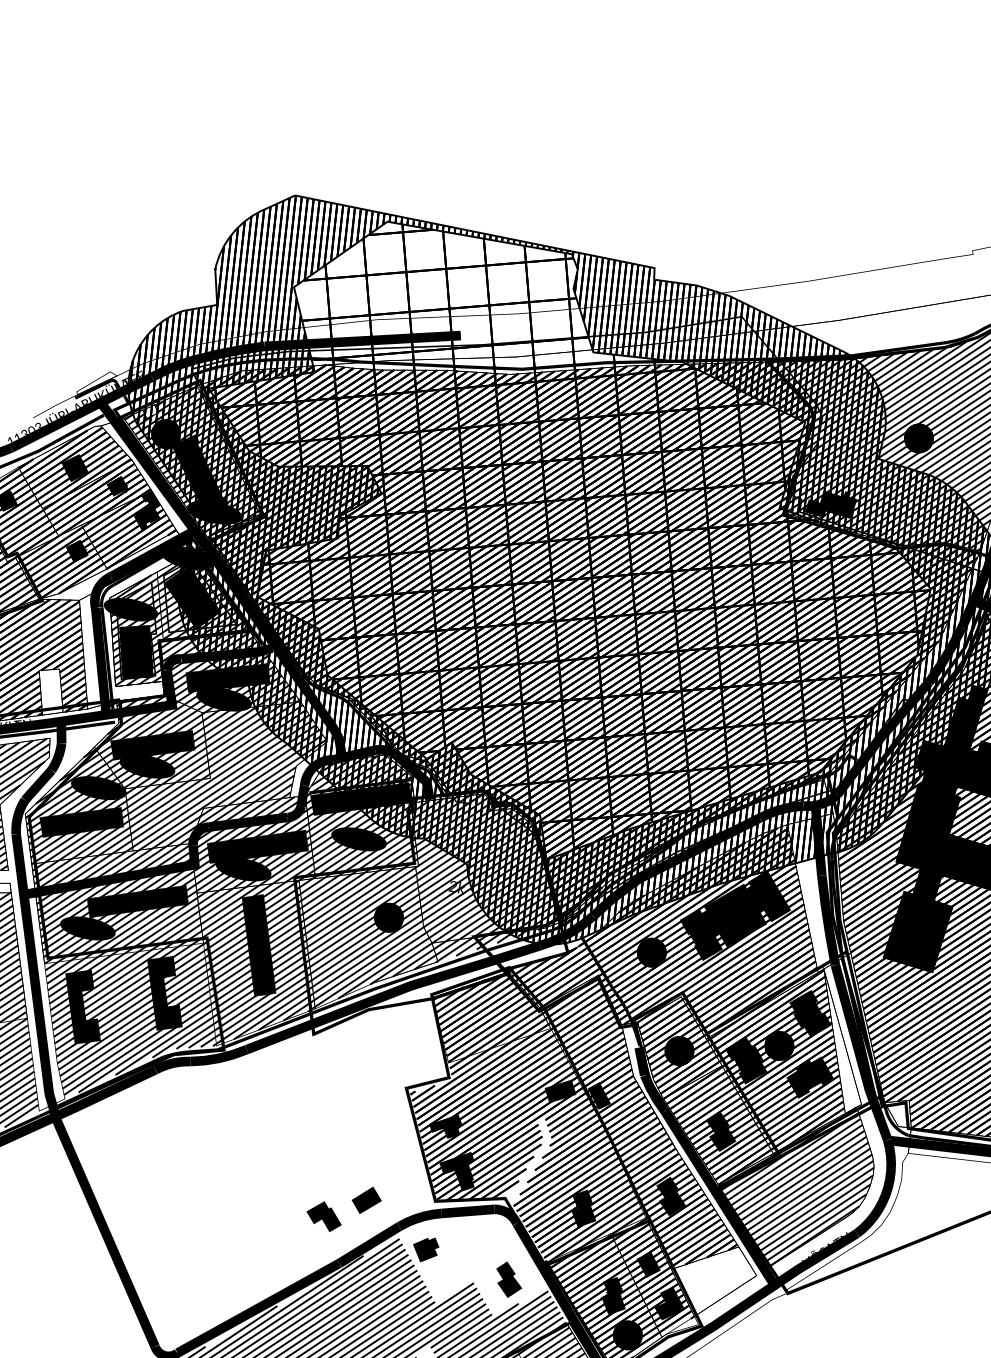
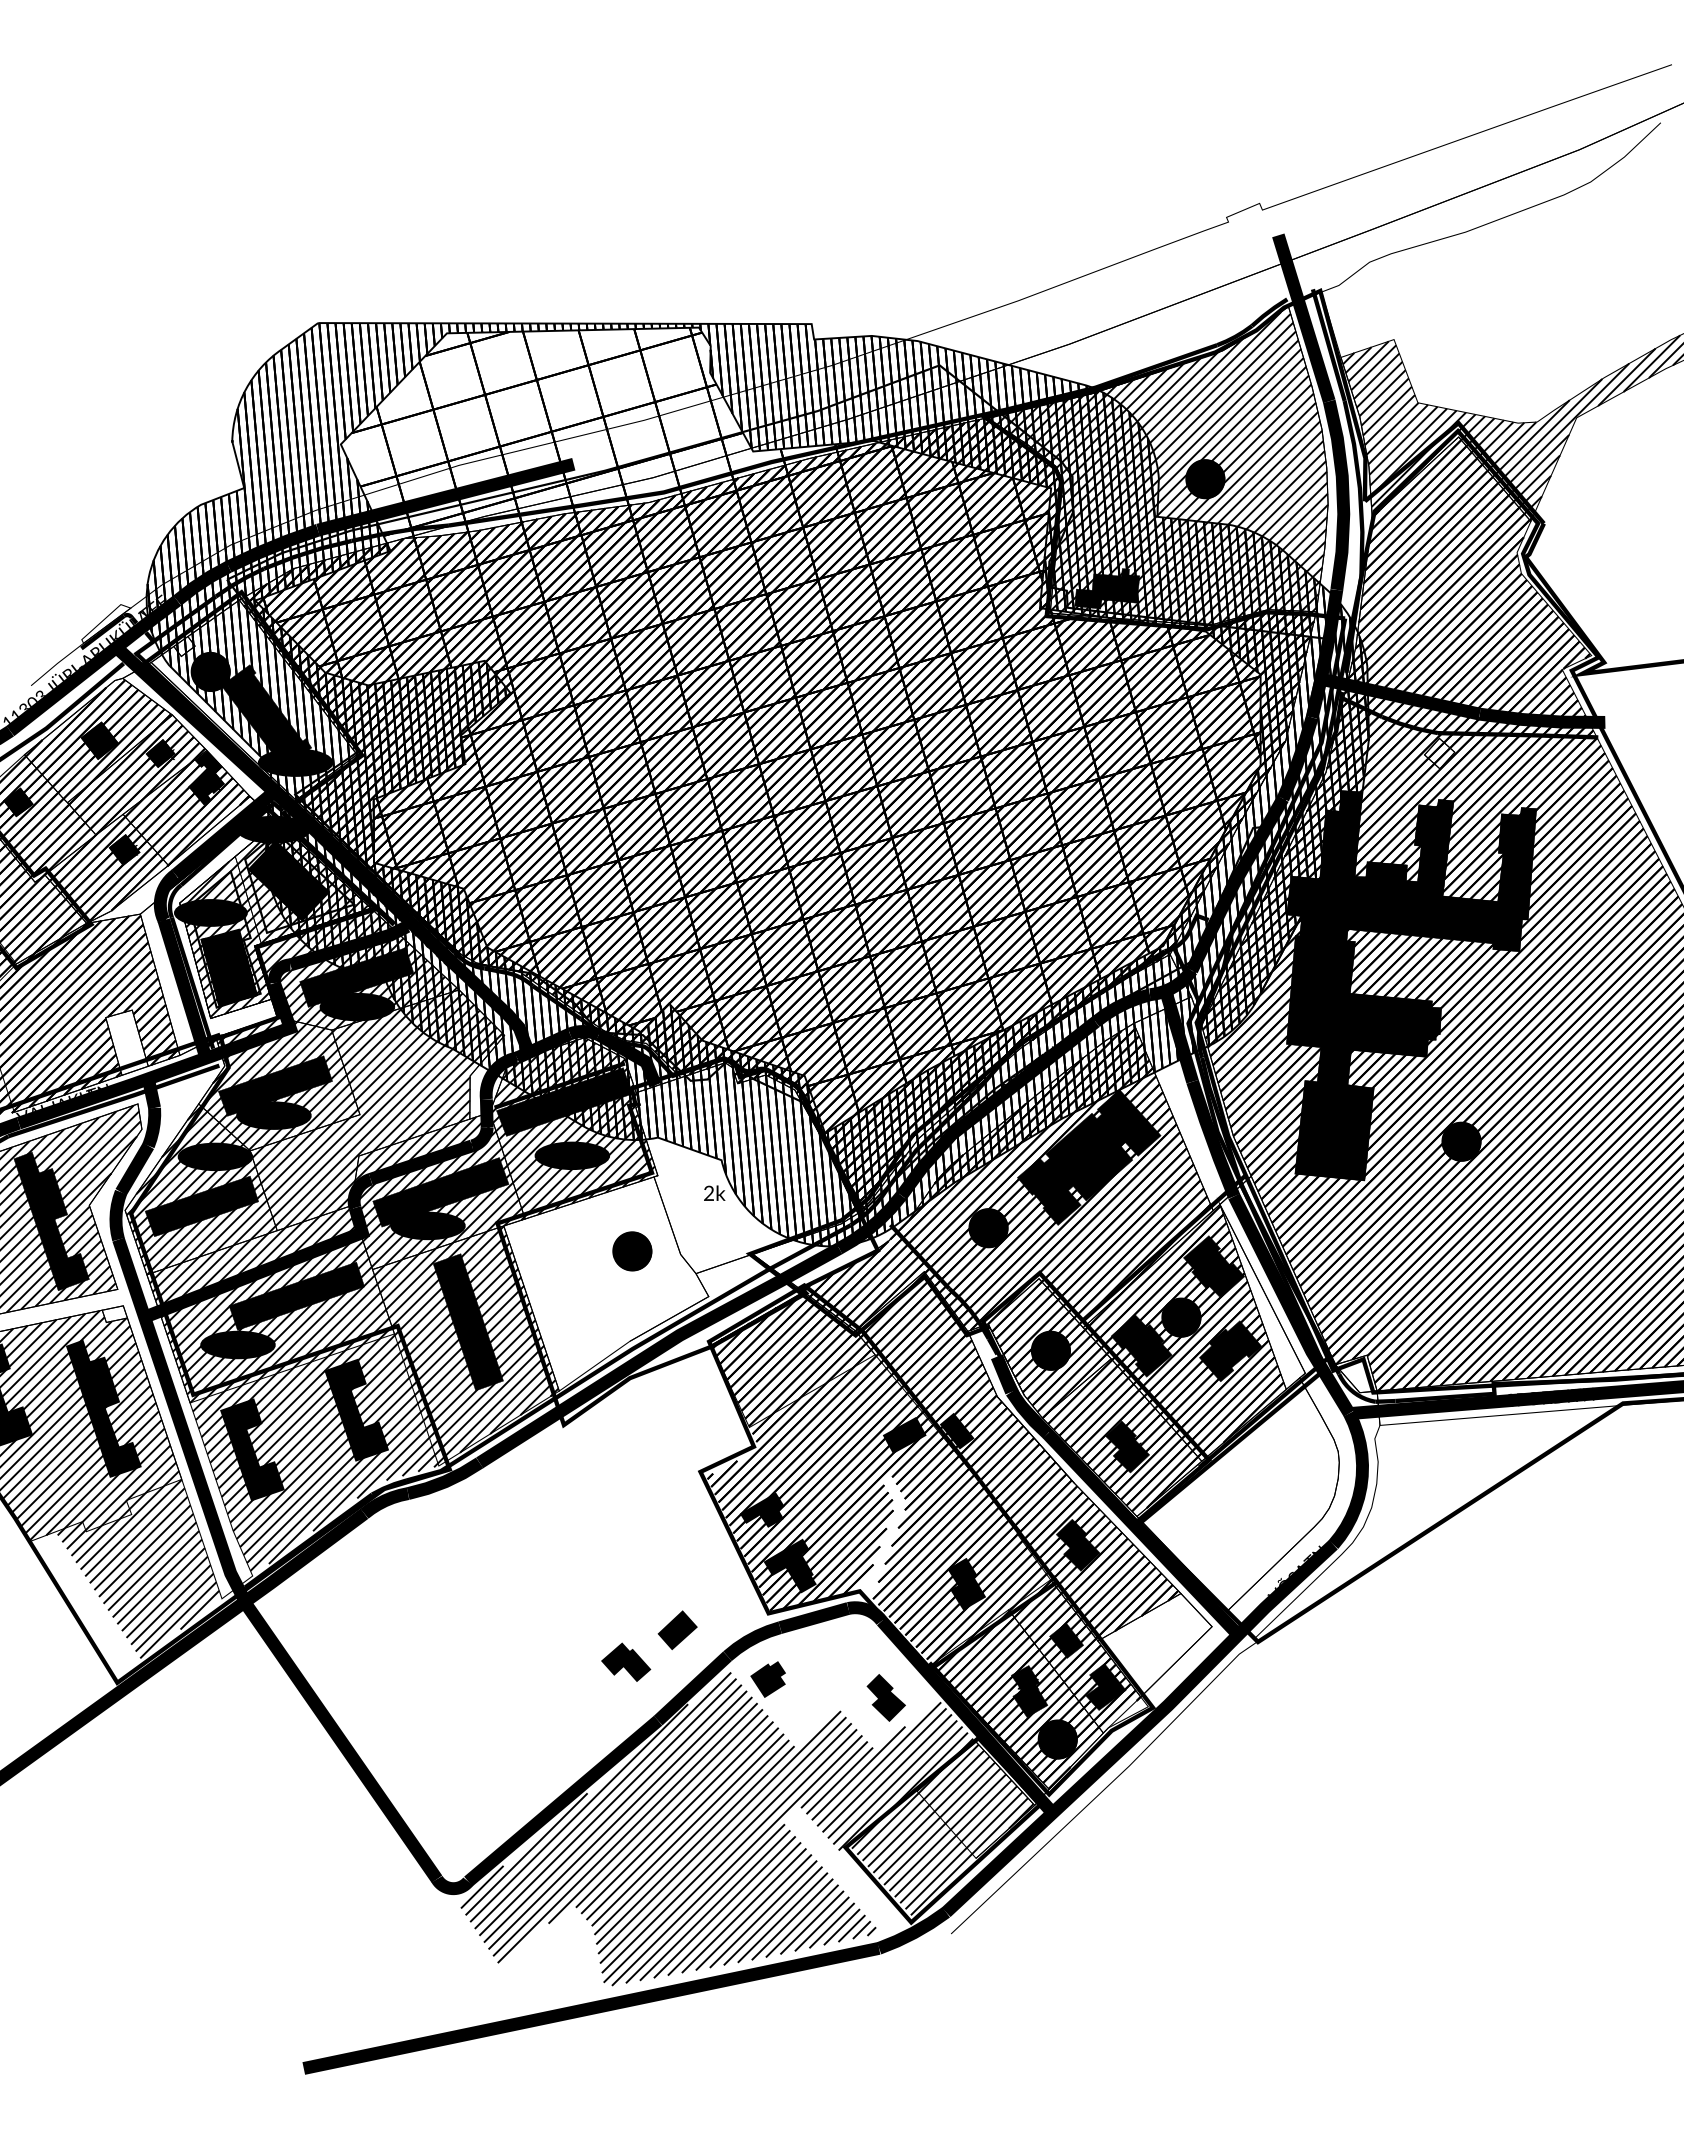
hatch: (192, 459) -> (252, 698), removed
hatch: (426, 905) -> (678, 1225), removed
hatch: (795, 1183) -> (1238, 1494), removed

